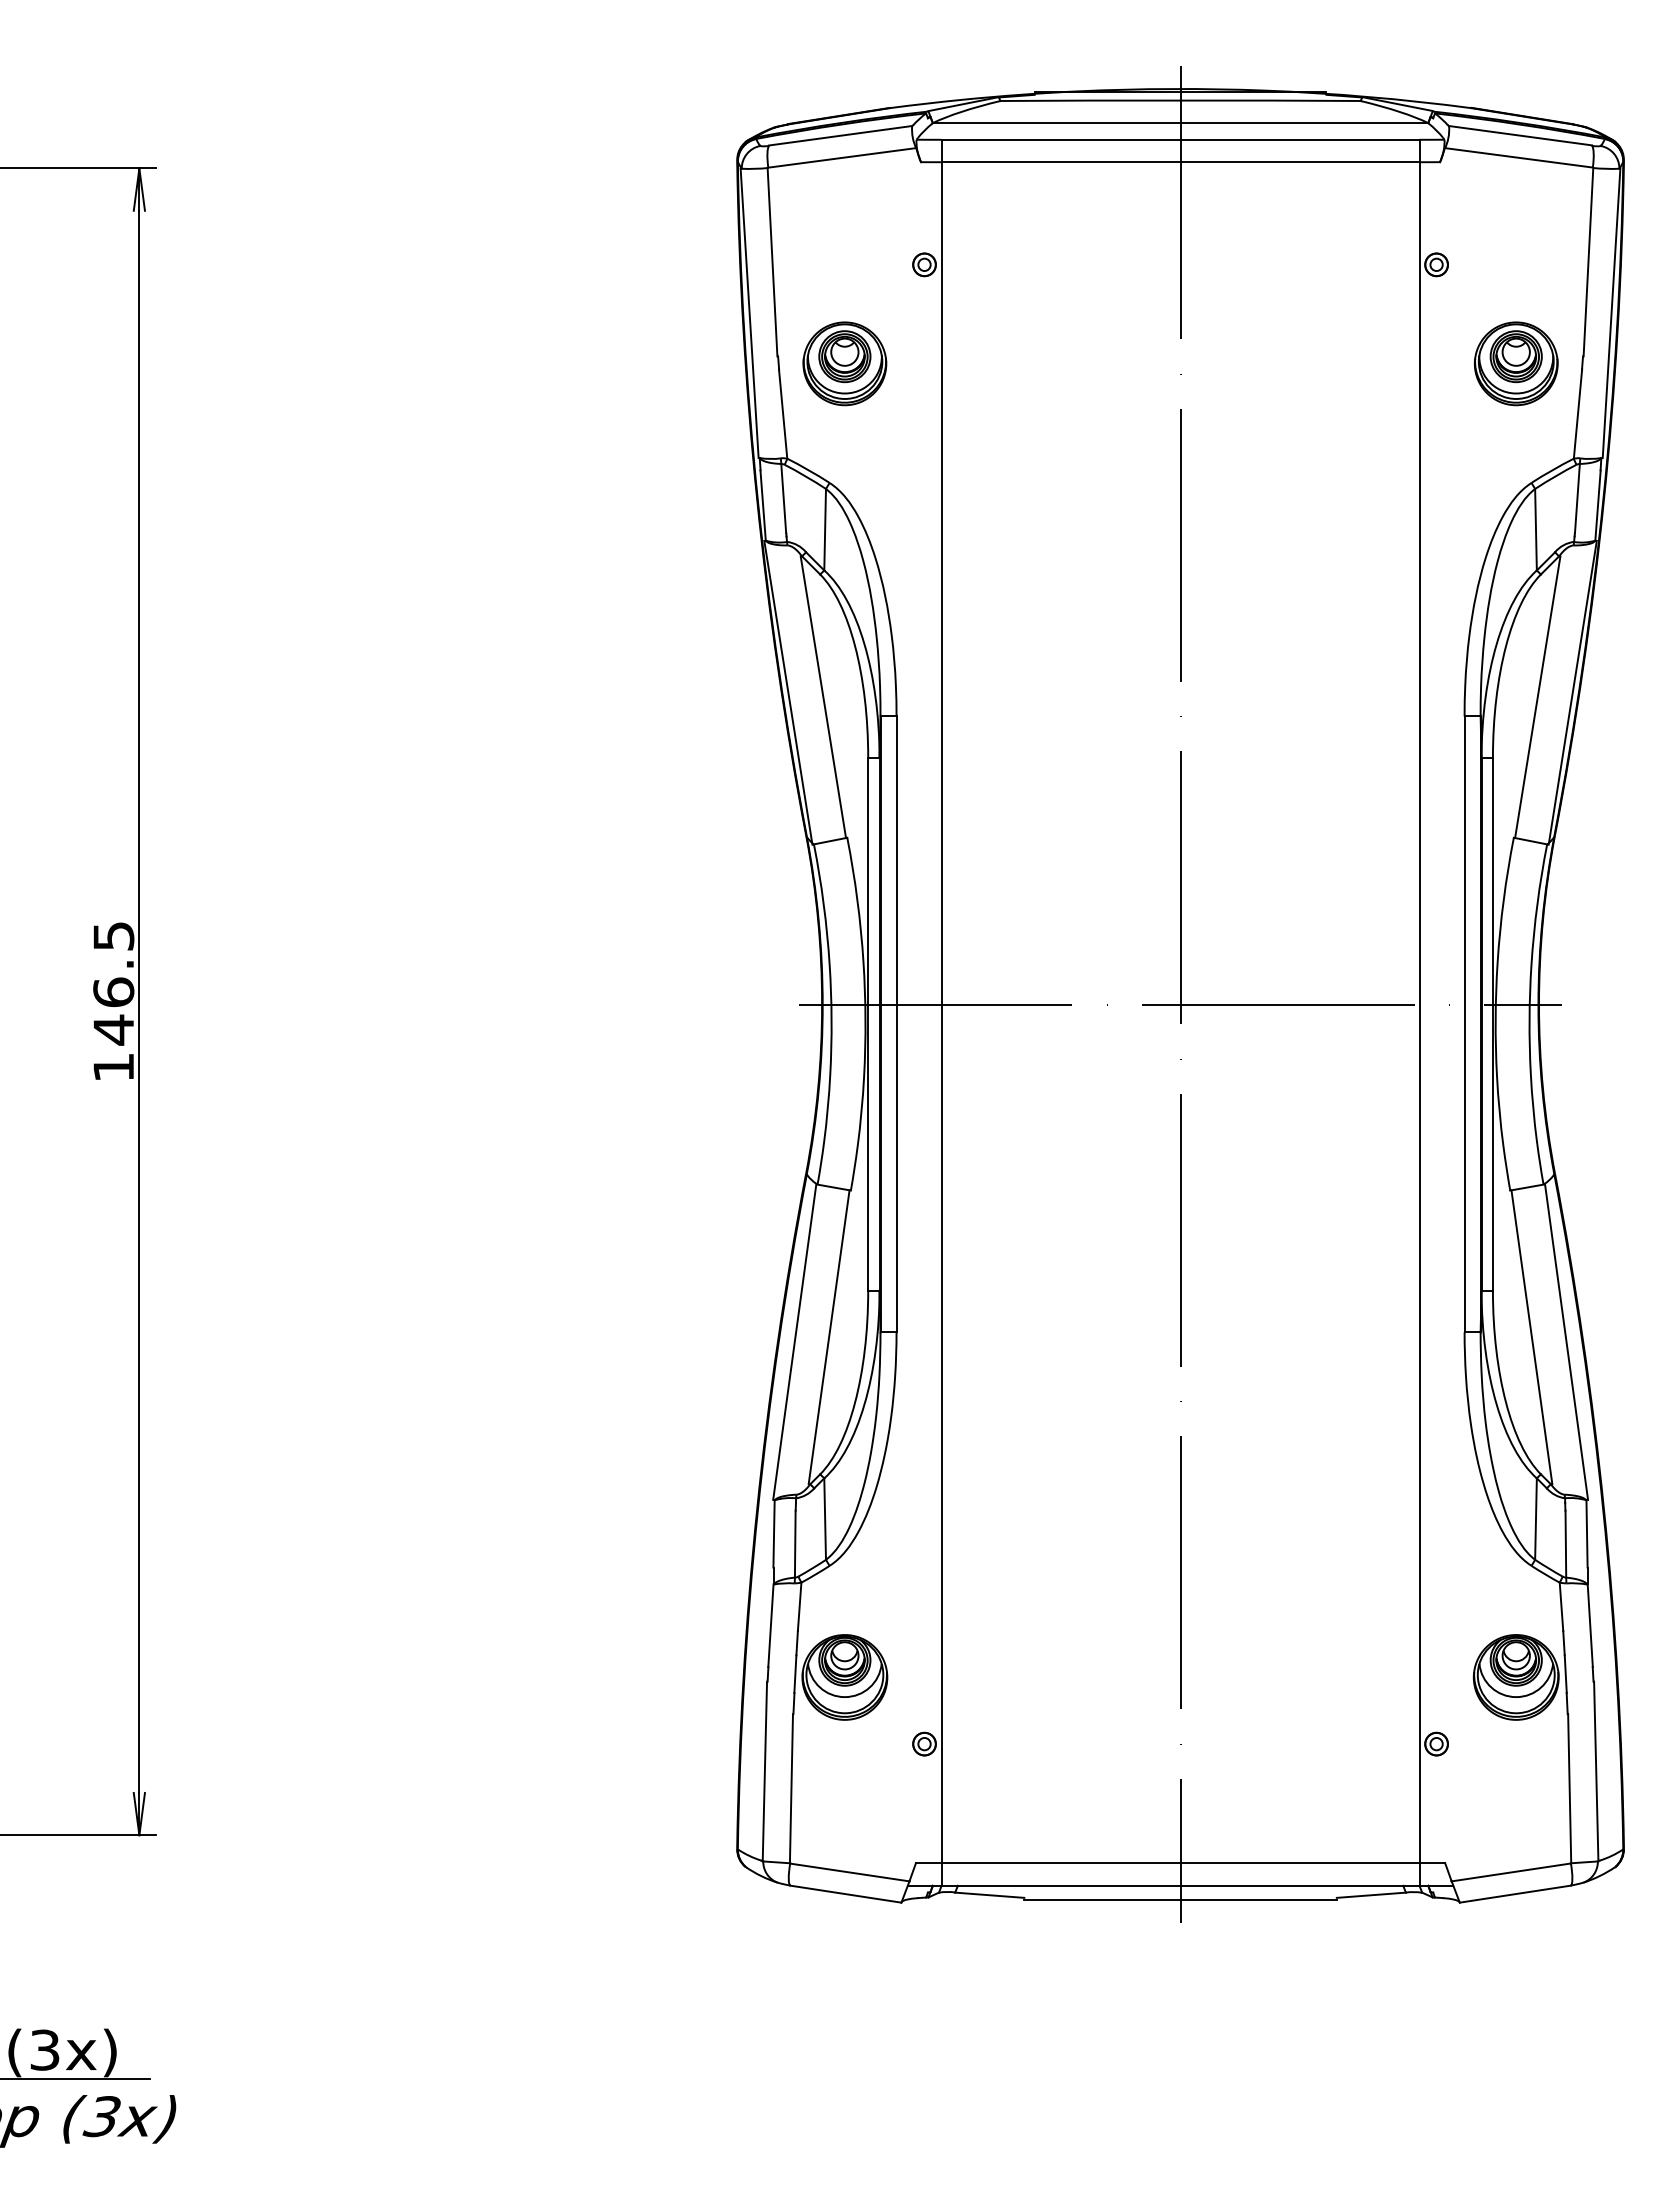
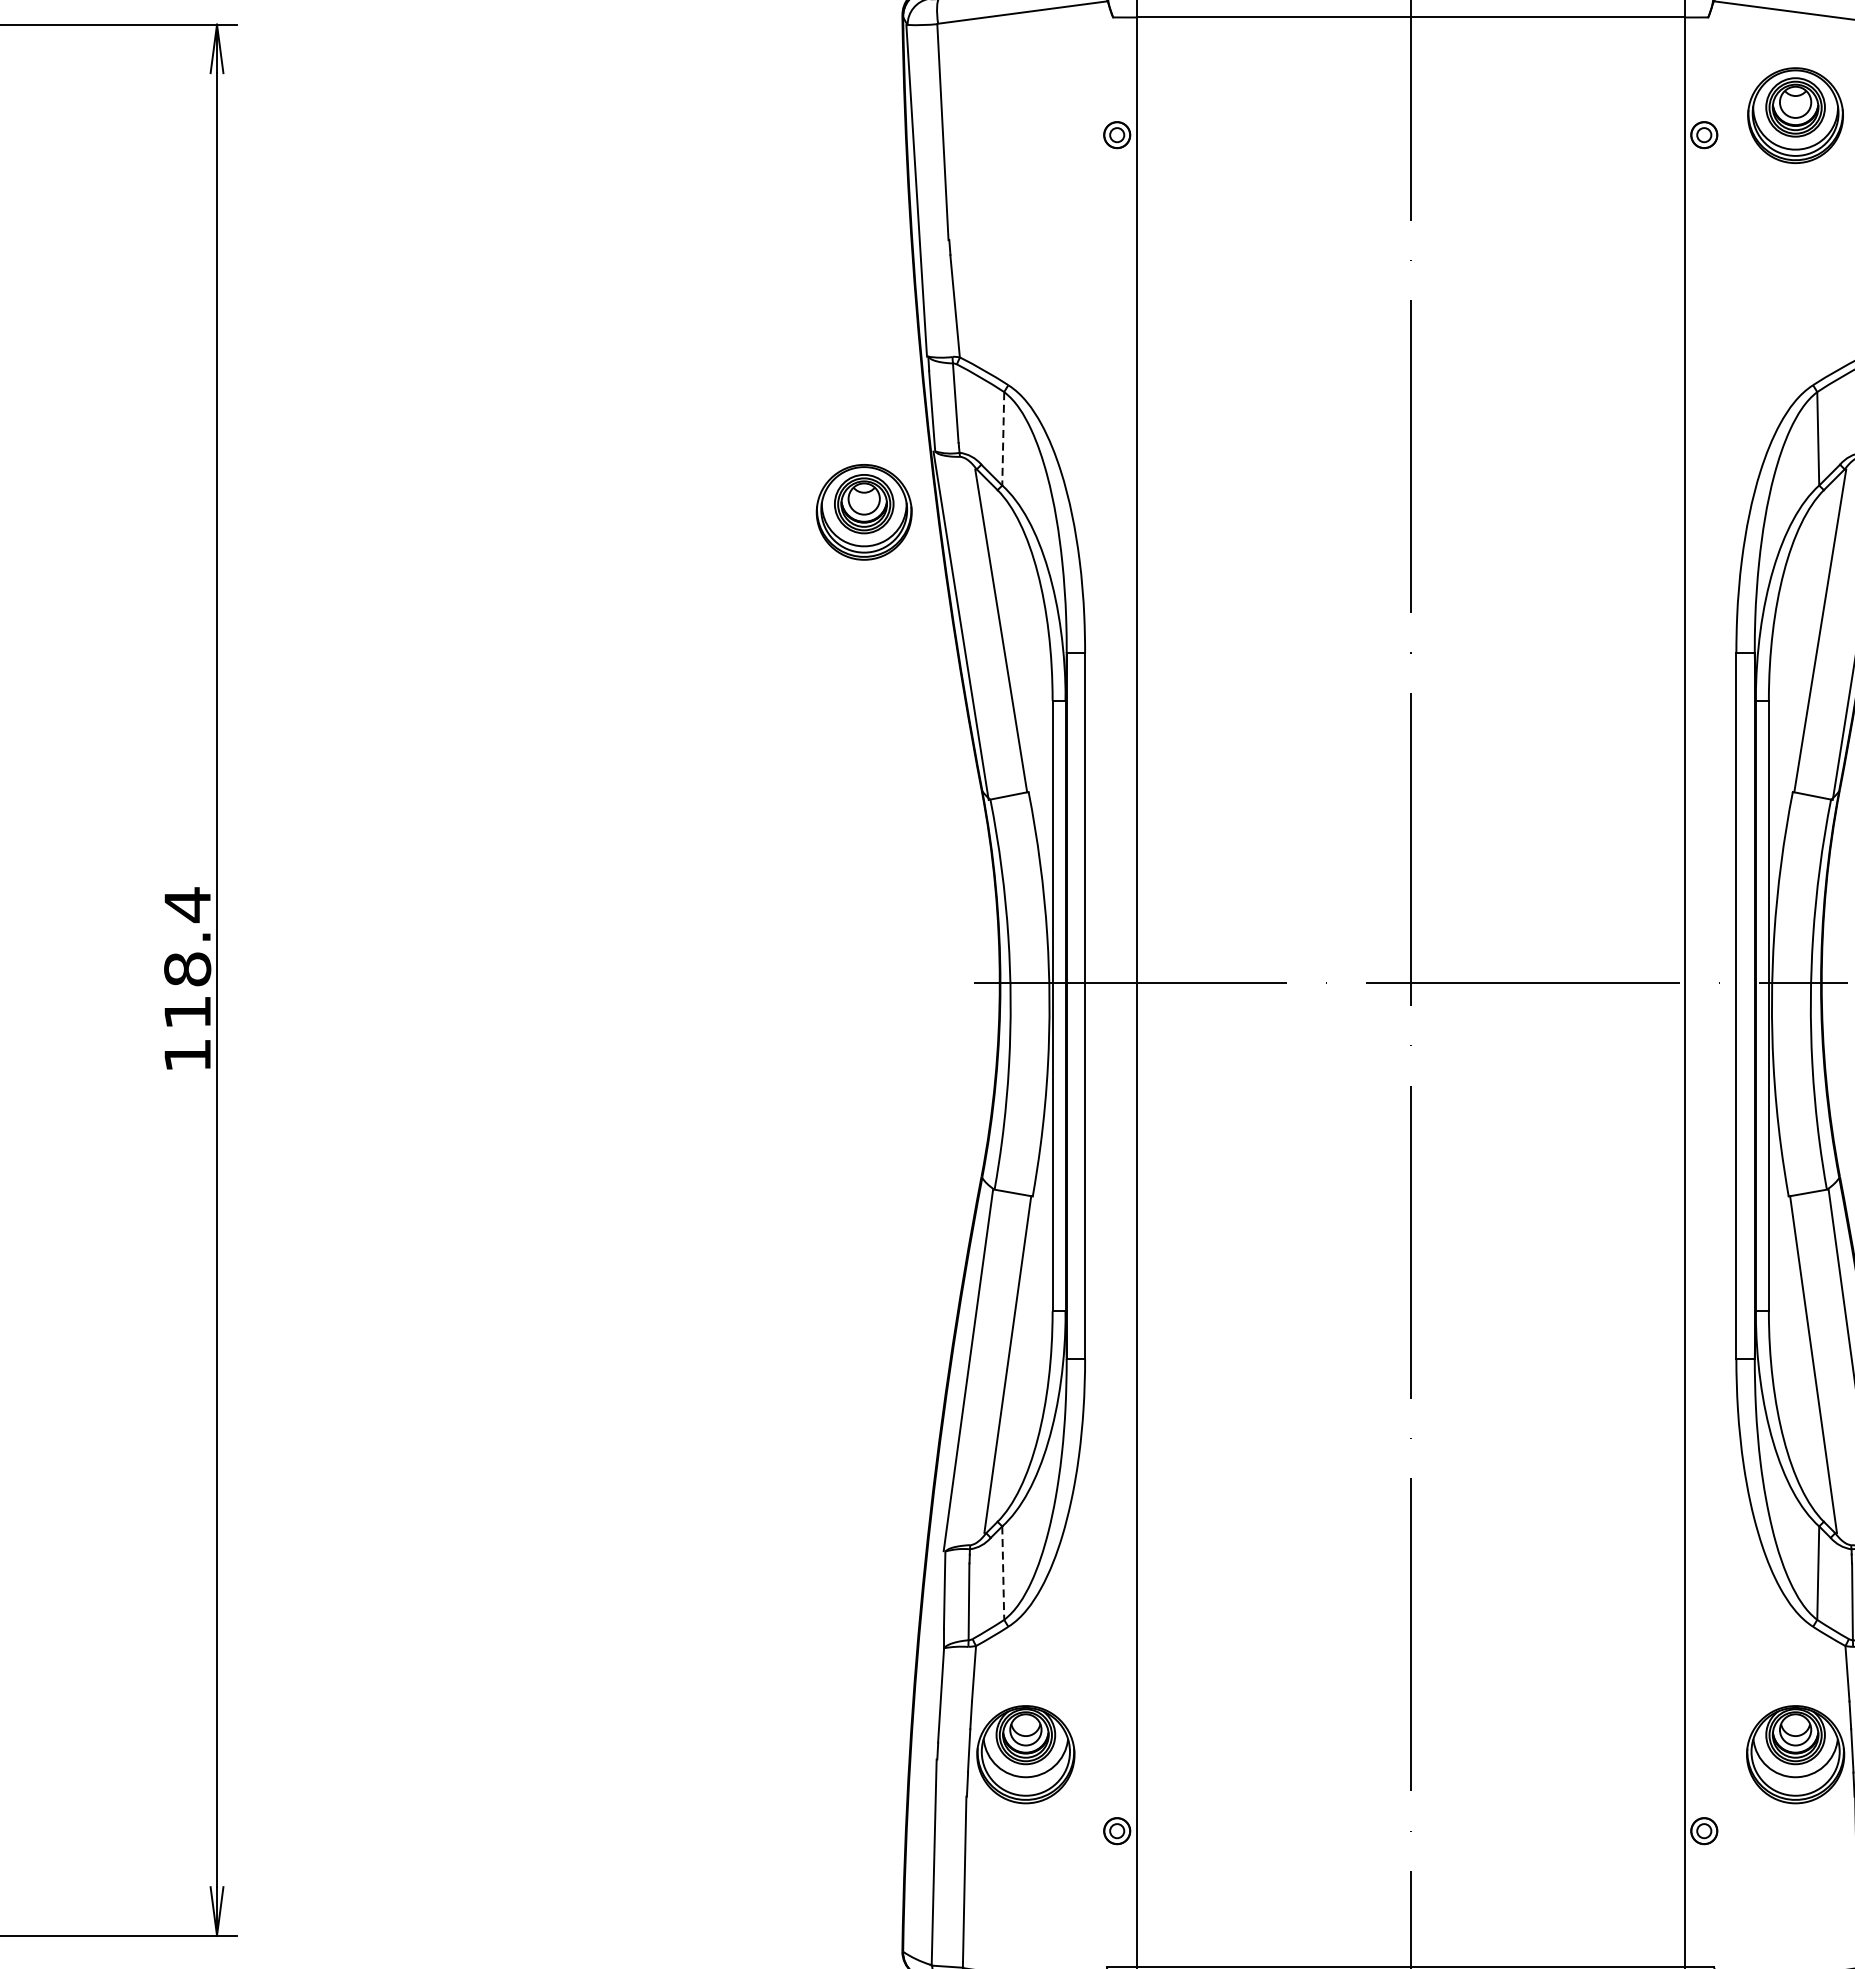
part: (844, 363) -> (863, 511), moved
part: (1516, 363) -> (1795, 115), moved
line: (825, 529) -> (1003, 438), solid -> dashed
text: (113, 982) -> (187, 957), 146.5 -> 118.4
line: (825, 1519) -> (1003, 1573), solid -> dashed

